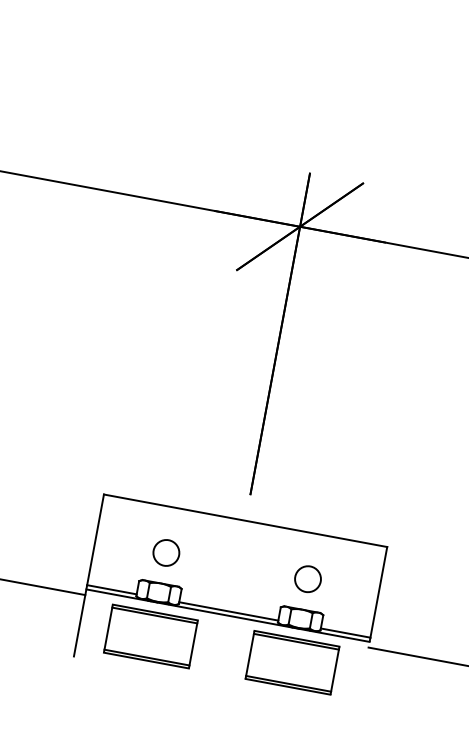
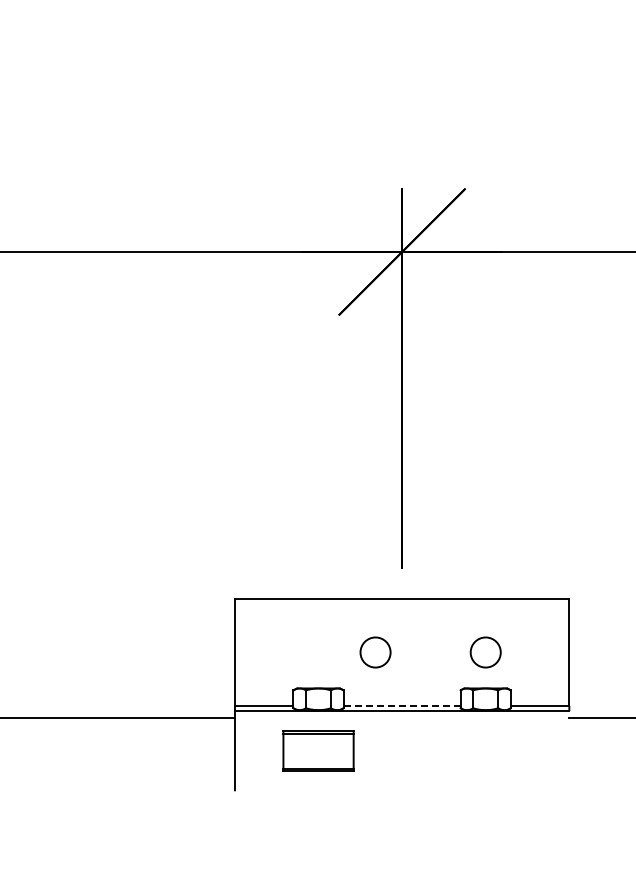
circle: (166, 552) -> (375, 652), moved
line: (228, 611) -> (401, 706), solid -> dashed
part: (150, 636) -> (318, 751), size x0.7
part: (292, 663) -> (485, 751), removed

